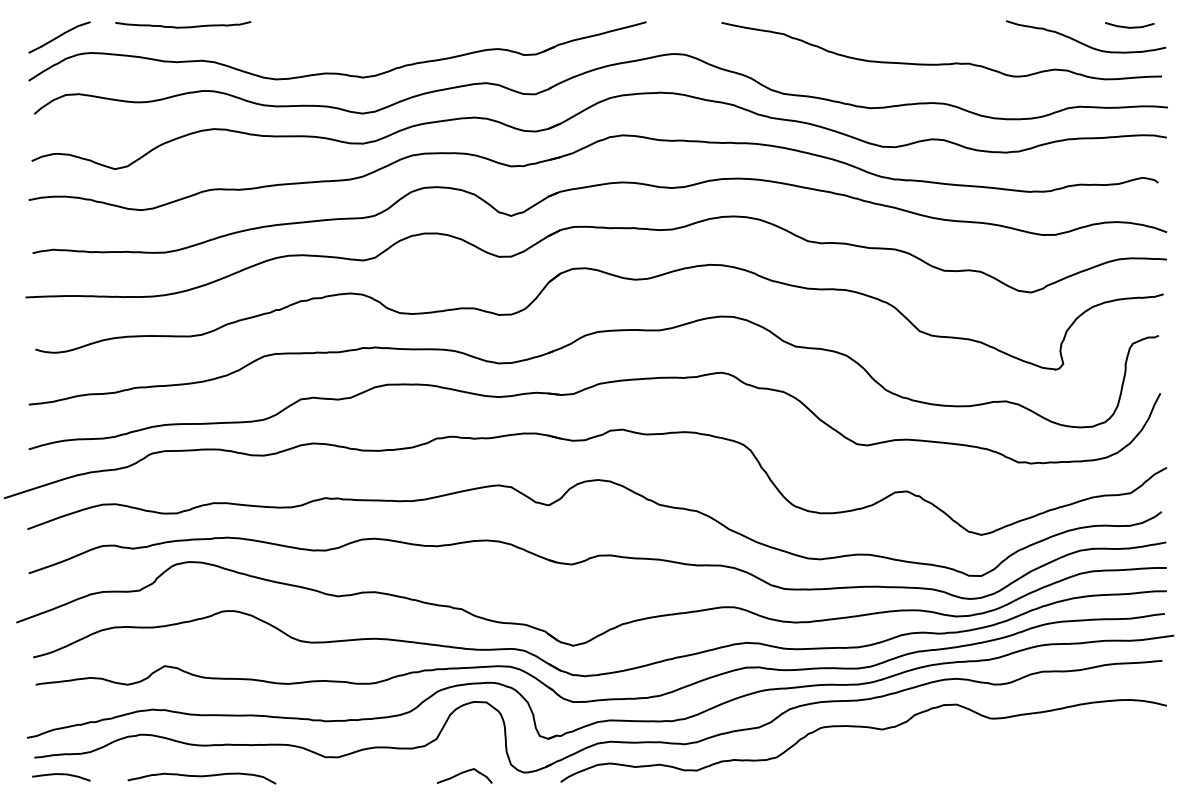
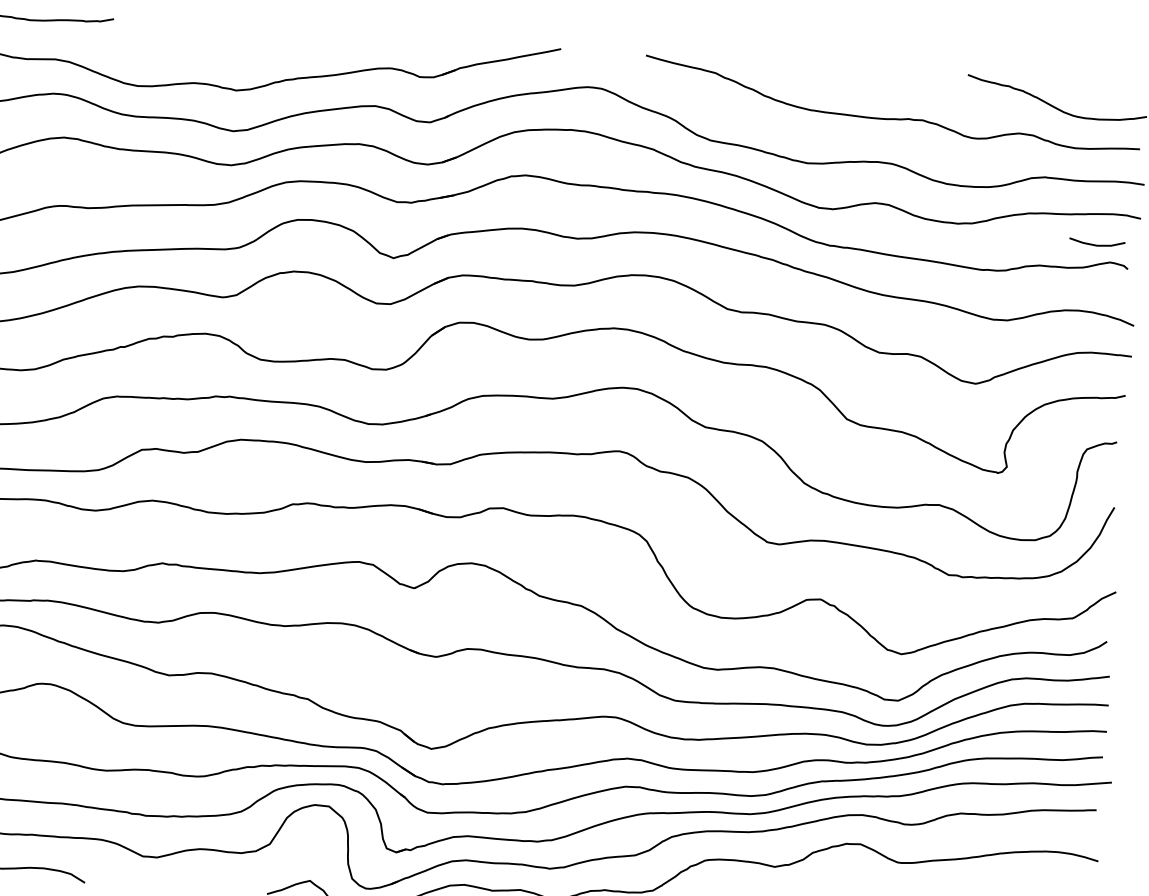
curve: (1129, 26) -> (1096, 244), moved

